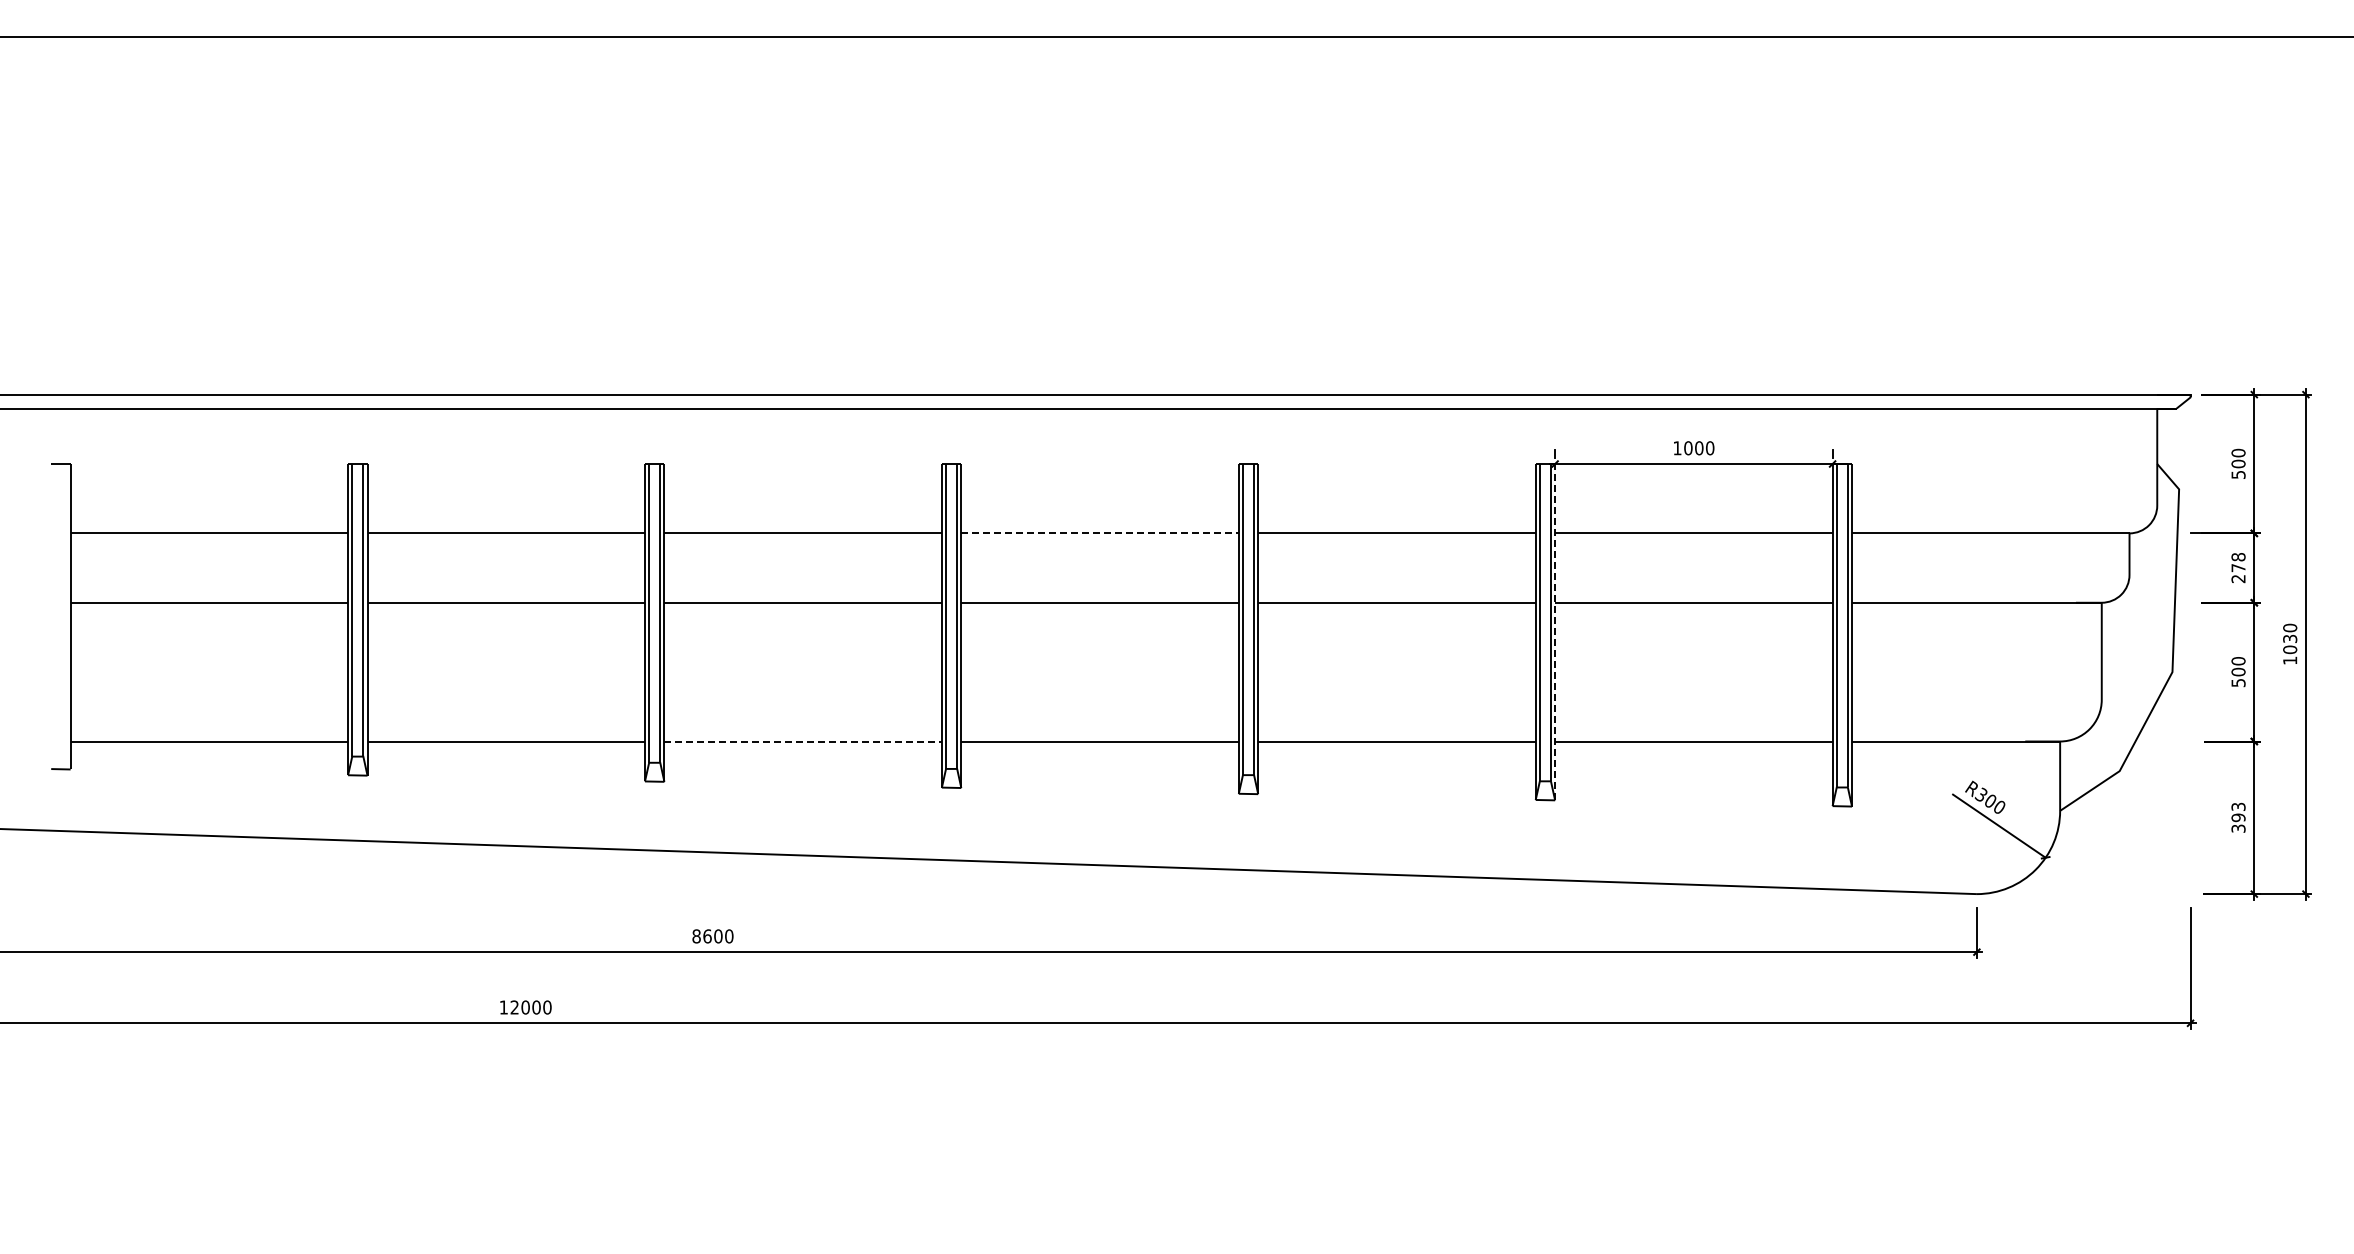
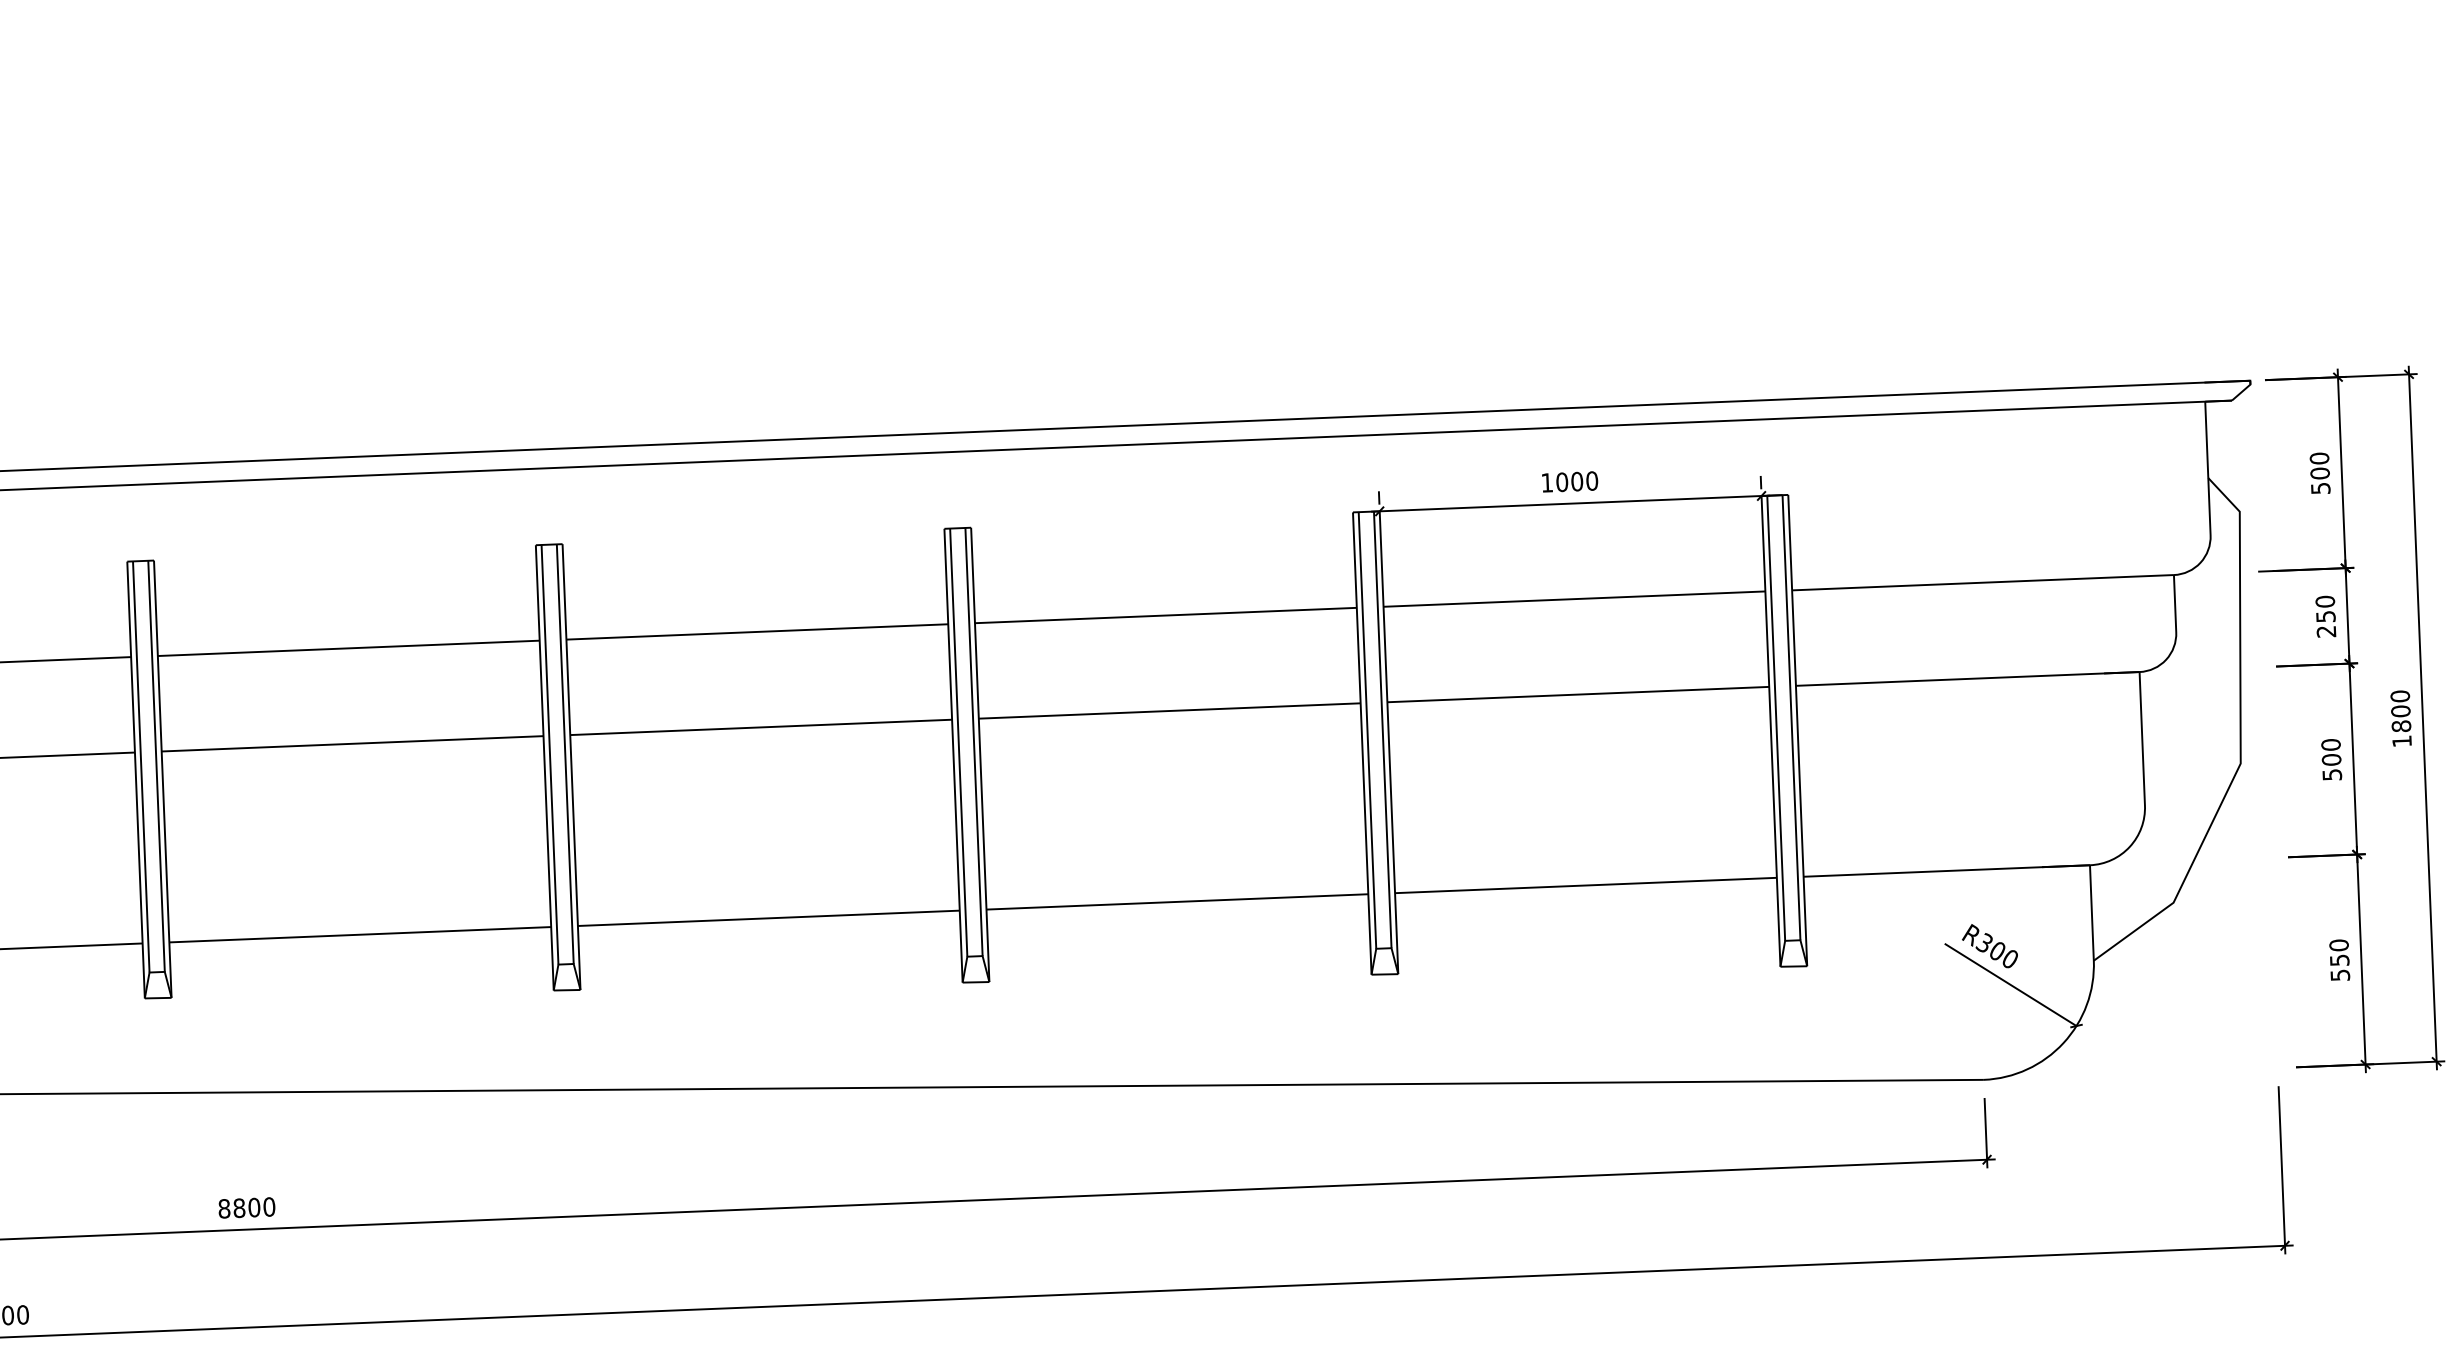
line: (1100, 533) -> (757, 632), dashed -> solid
text: (2238, 562) -> (2325, 609), 278 -> 250
line: (1555, 631) -> (1389, 741), dashed -> solid
text: (2290, 644) -> (2401, 719), 1030 -> 1800
line: (803, 741) -> (360, 934), dashed -> solid
text: (2238, 817) -> (2339, 959), 393 -> 550
text: (707, 936) -> (239, 1208), 8600 -> 8800

